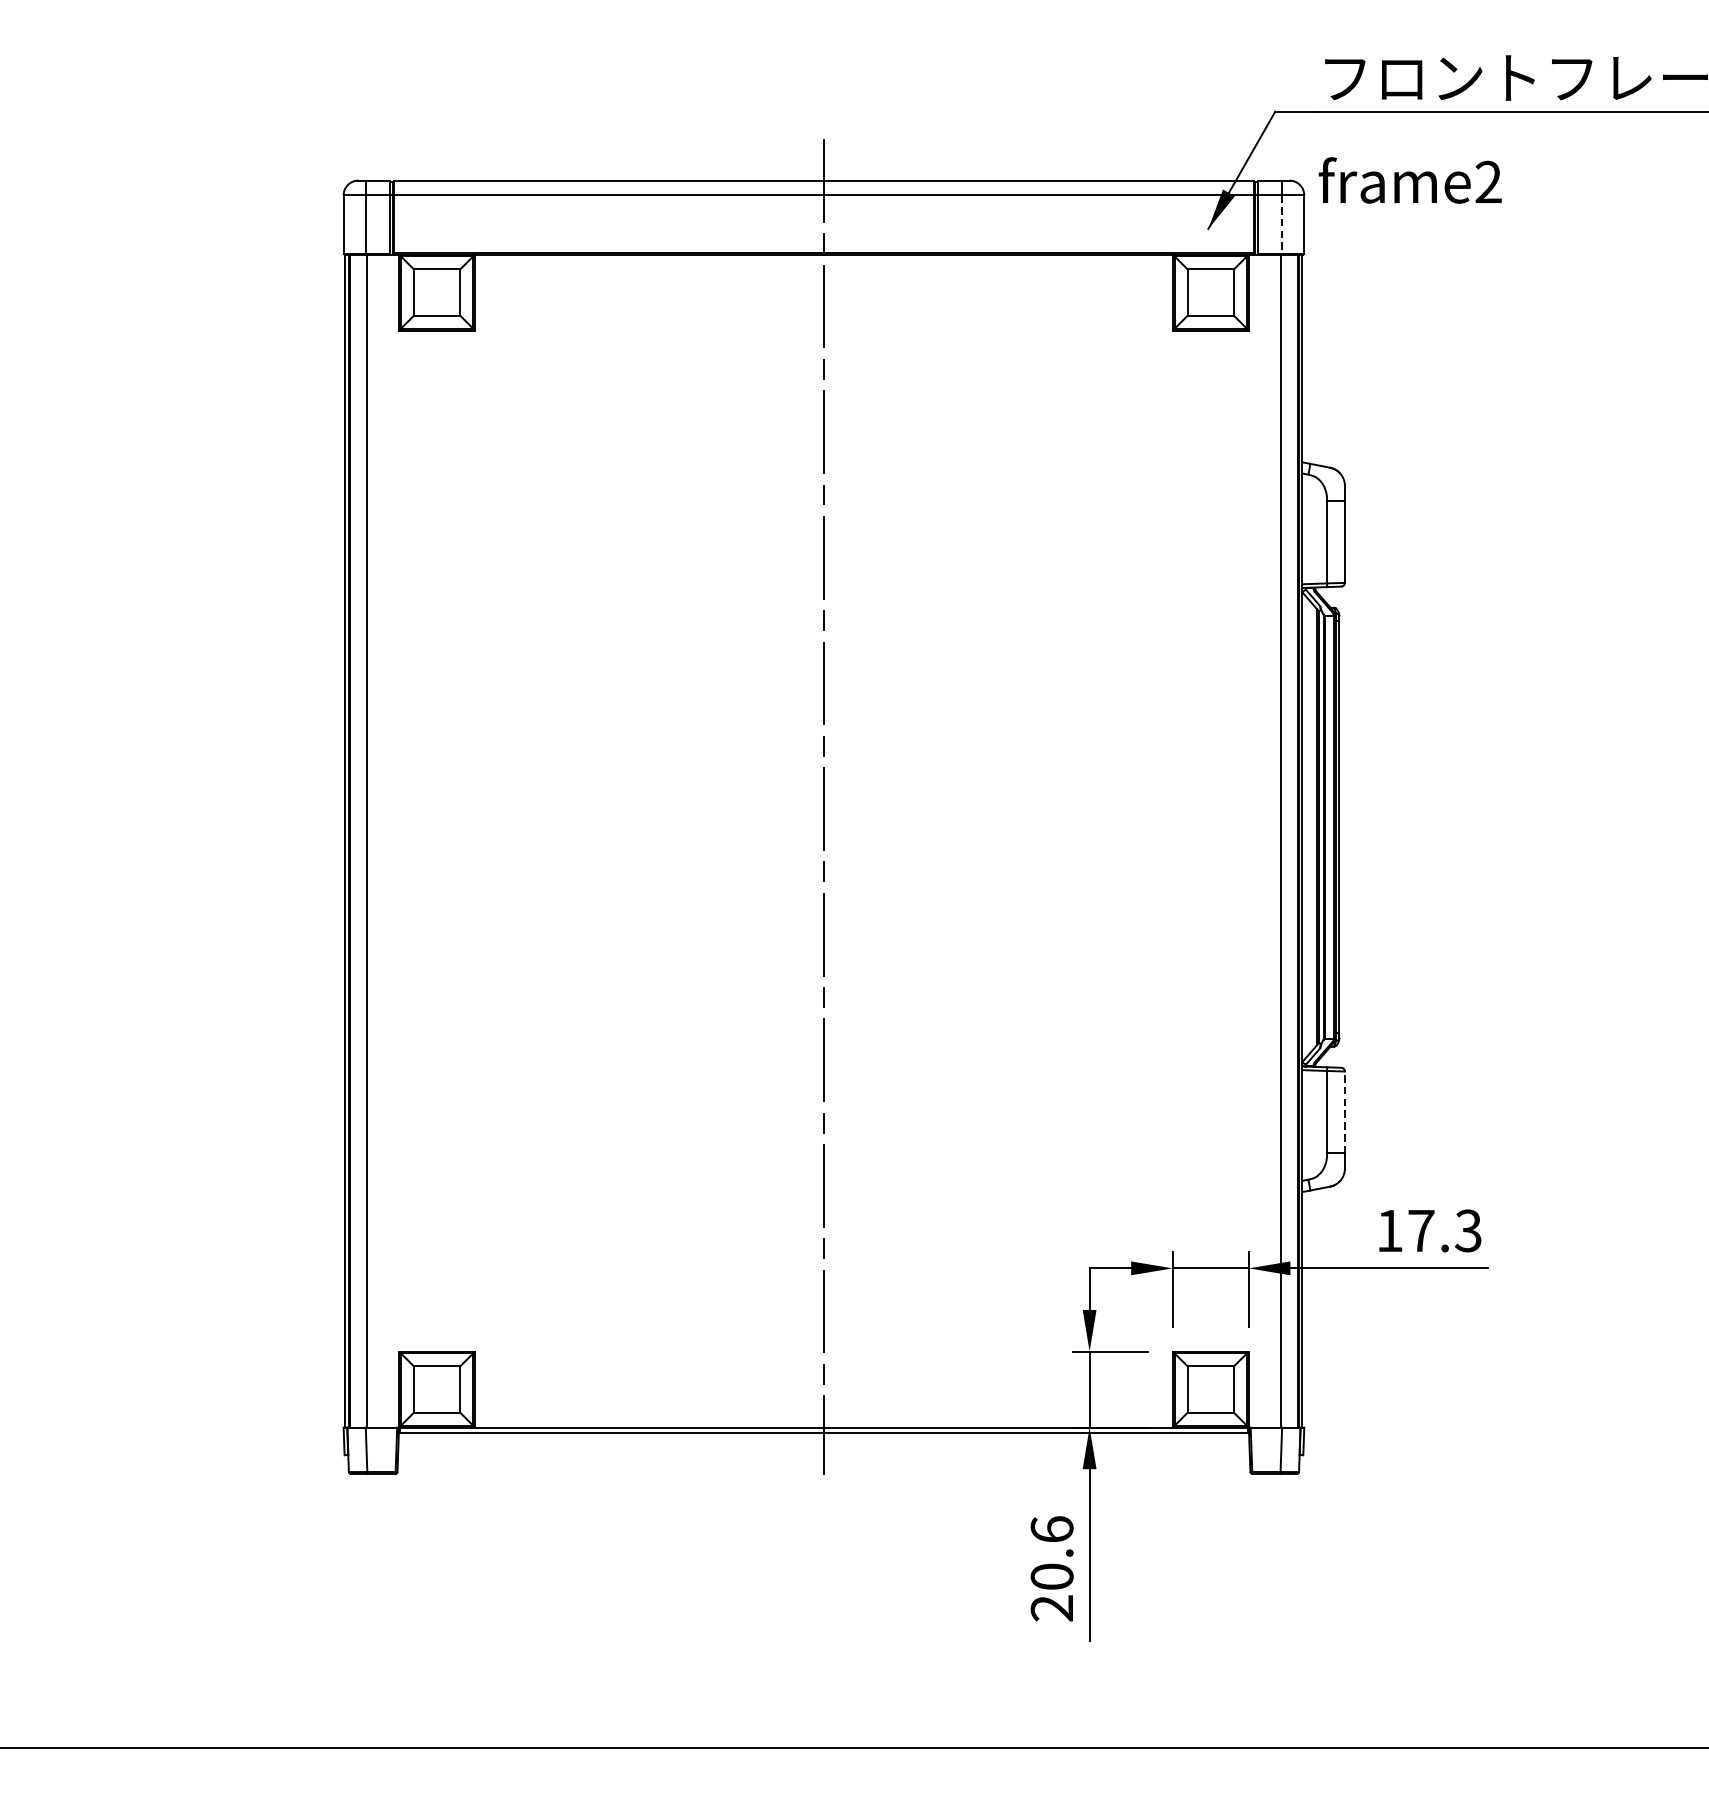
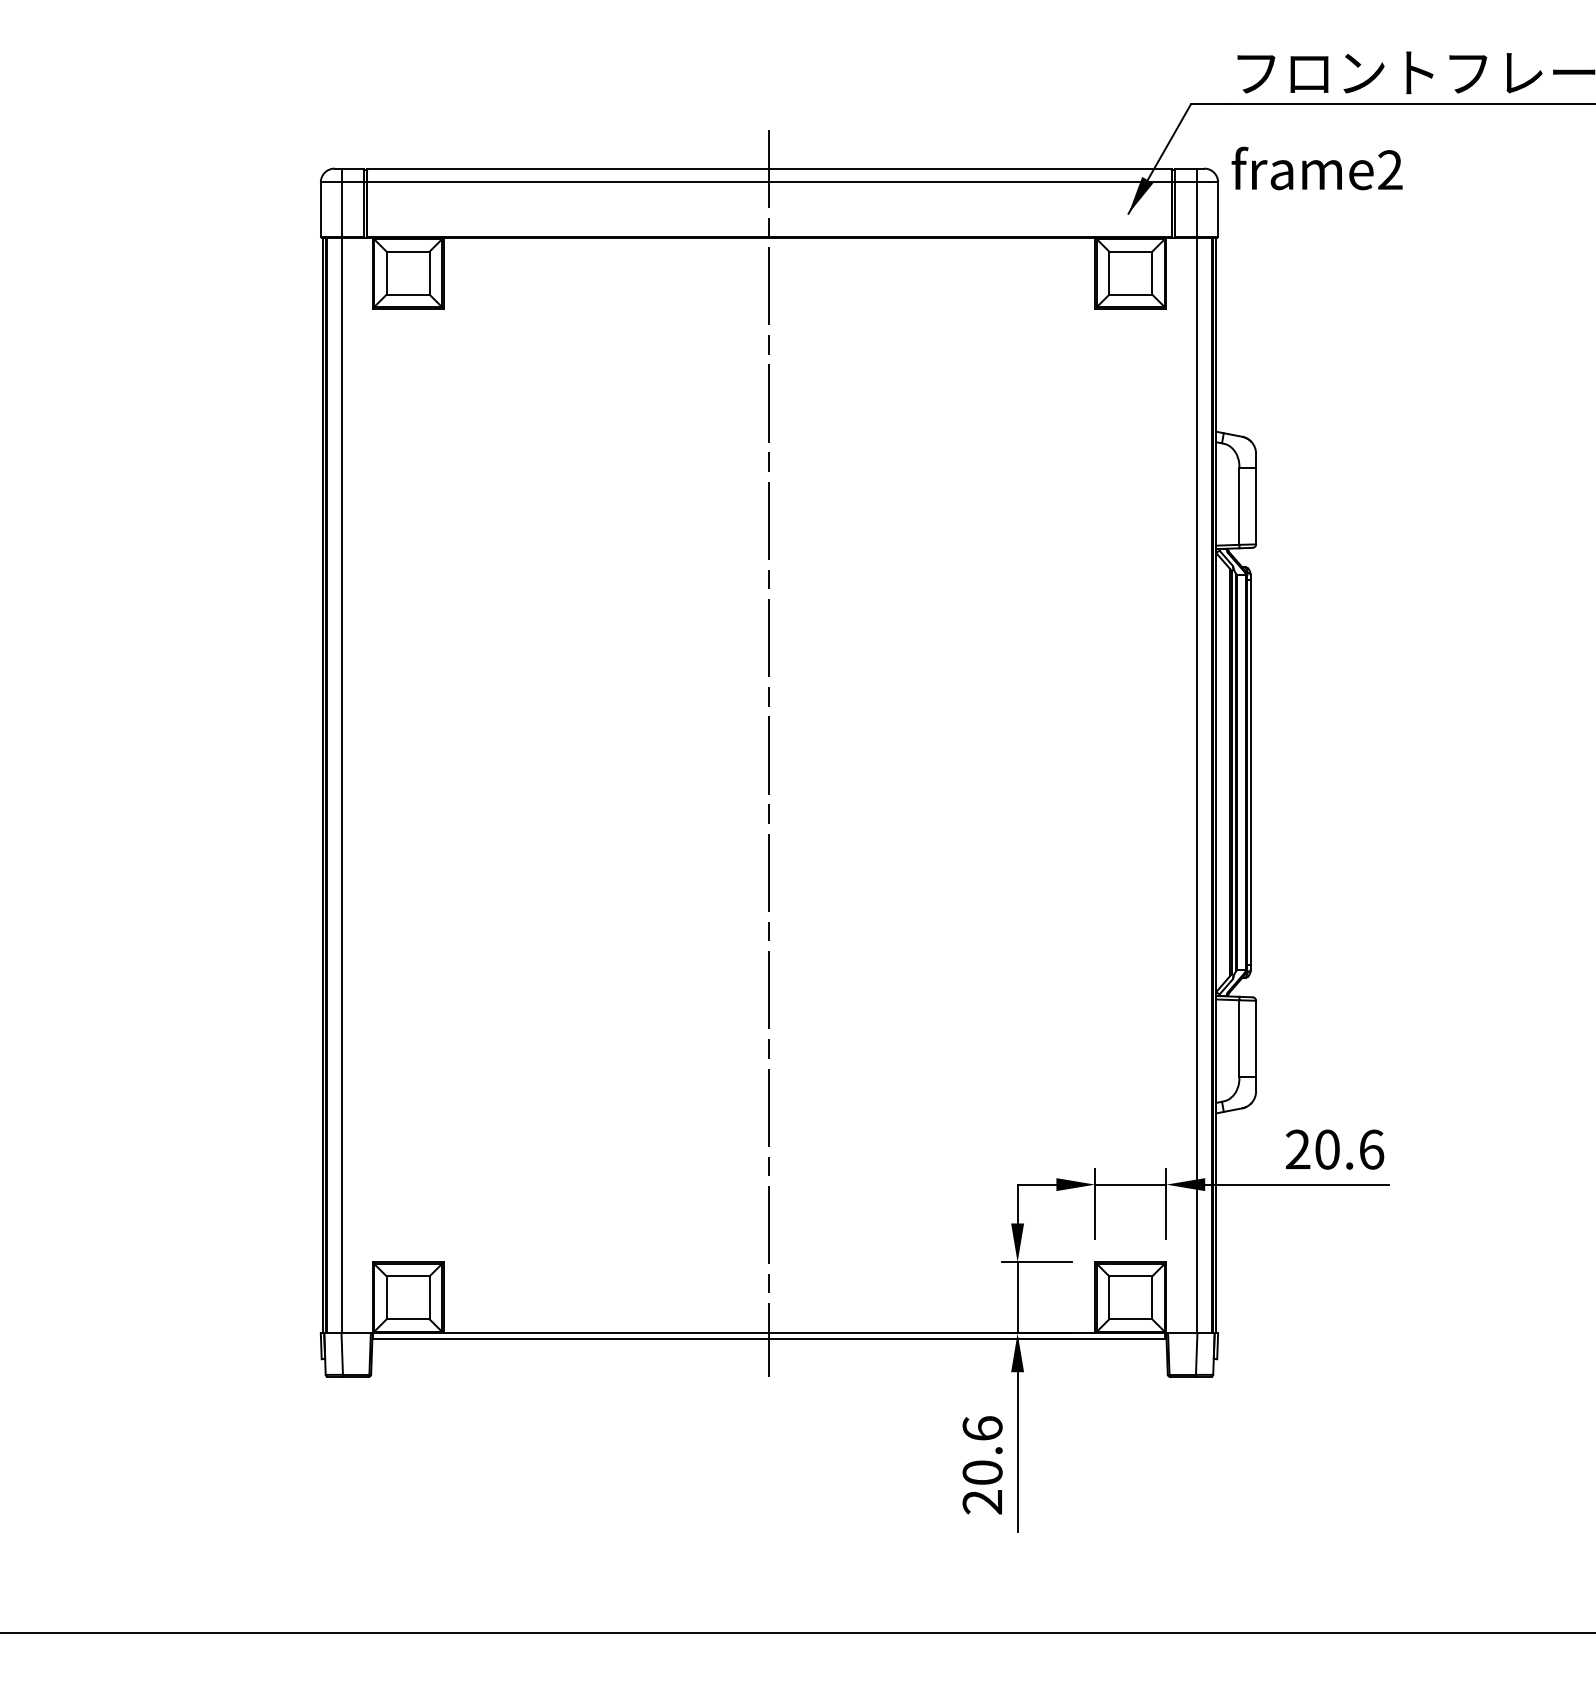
line: (1282, 225) -> (1197, 210), dashed -> solid
line: (1345, 1111) -> (1256, 1038), dashed -> solid
text: (1429, 1230) -> (1335, 1149), 17.3 -> 20.6

